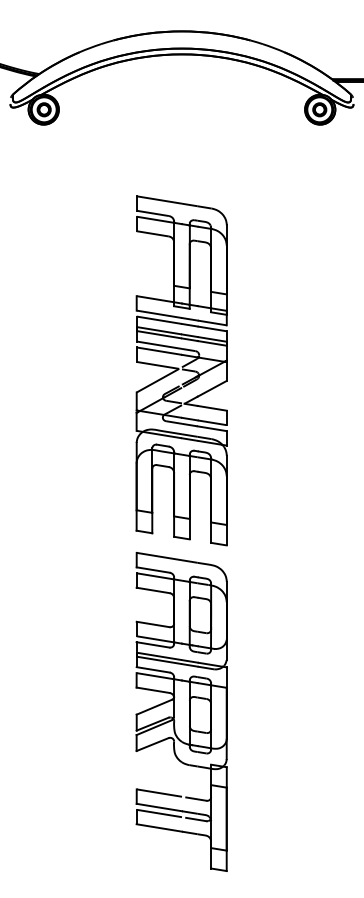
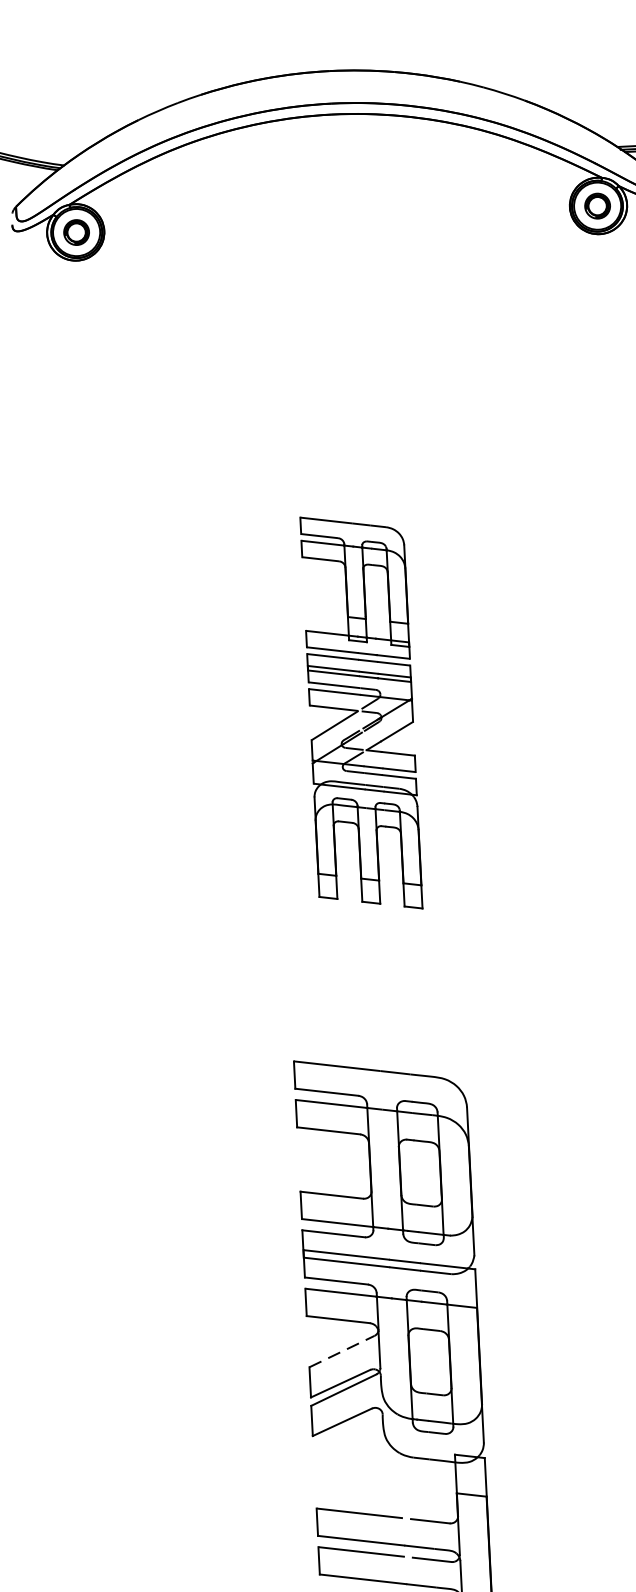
part: (181, 370) -> (361, 712), size x0.6
line: (154, 707) -> (342, 1352), solid -> dashed

